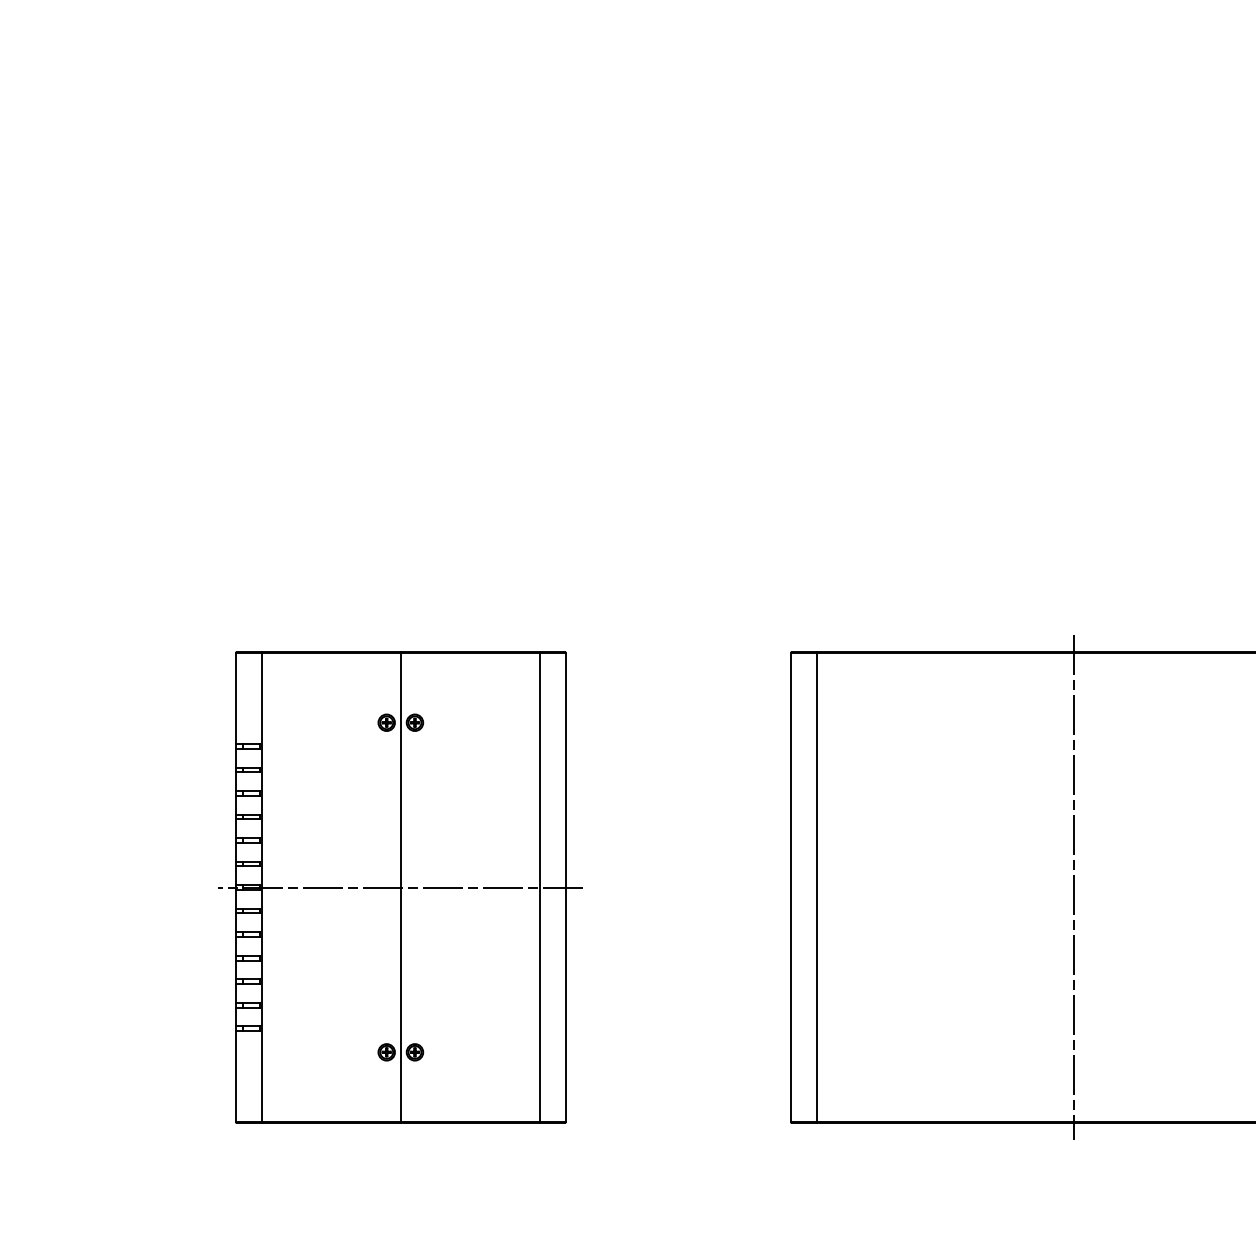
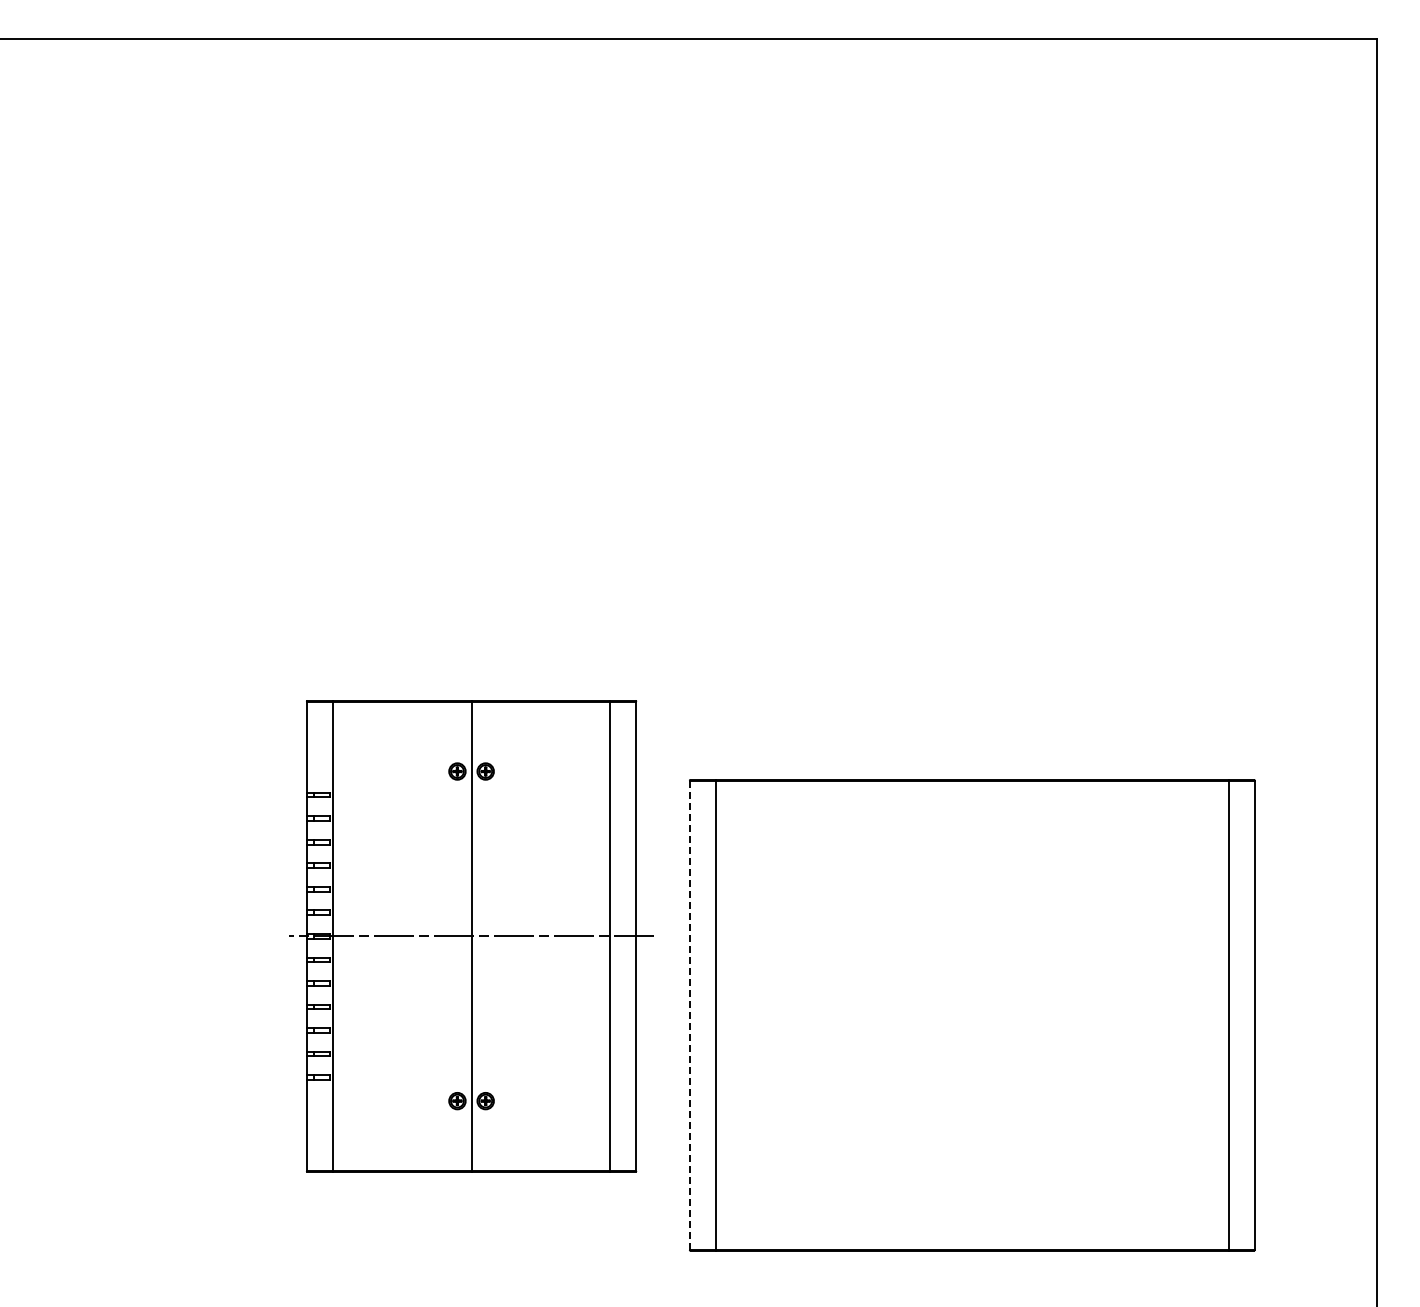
line: (1073, 886) -> (972, 1014), removed
part: (400, 887) -> (471, 936), moved
line: (790, 887) -> (689, 1015), solid -> dashed

